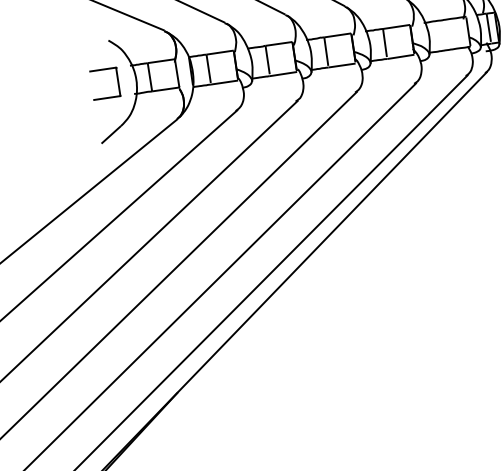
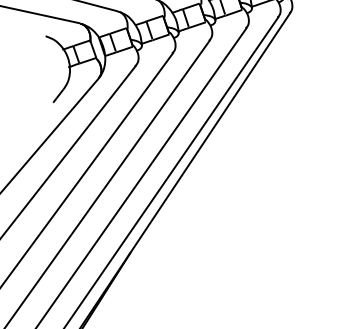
part: (116, 81) -> (55, 61), removed

